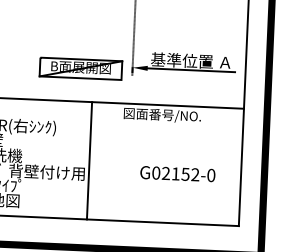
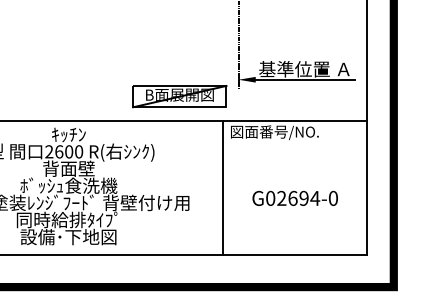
part: (80, 68) -> (179, 96), moved
line: (89, 160) -> (223, 187), moved
text: (186, 173) -> (304, 197), G02152-0 -> G02694-0

